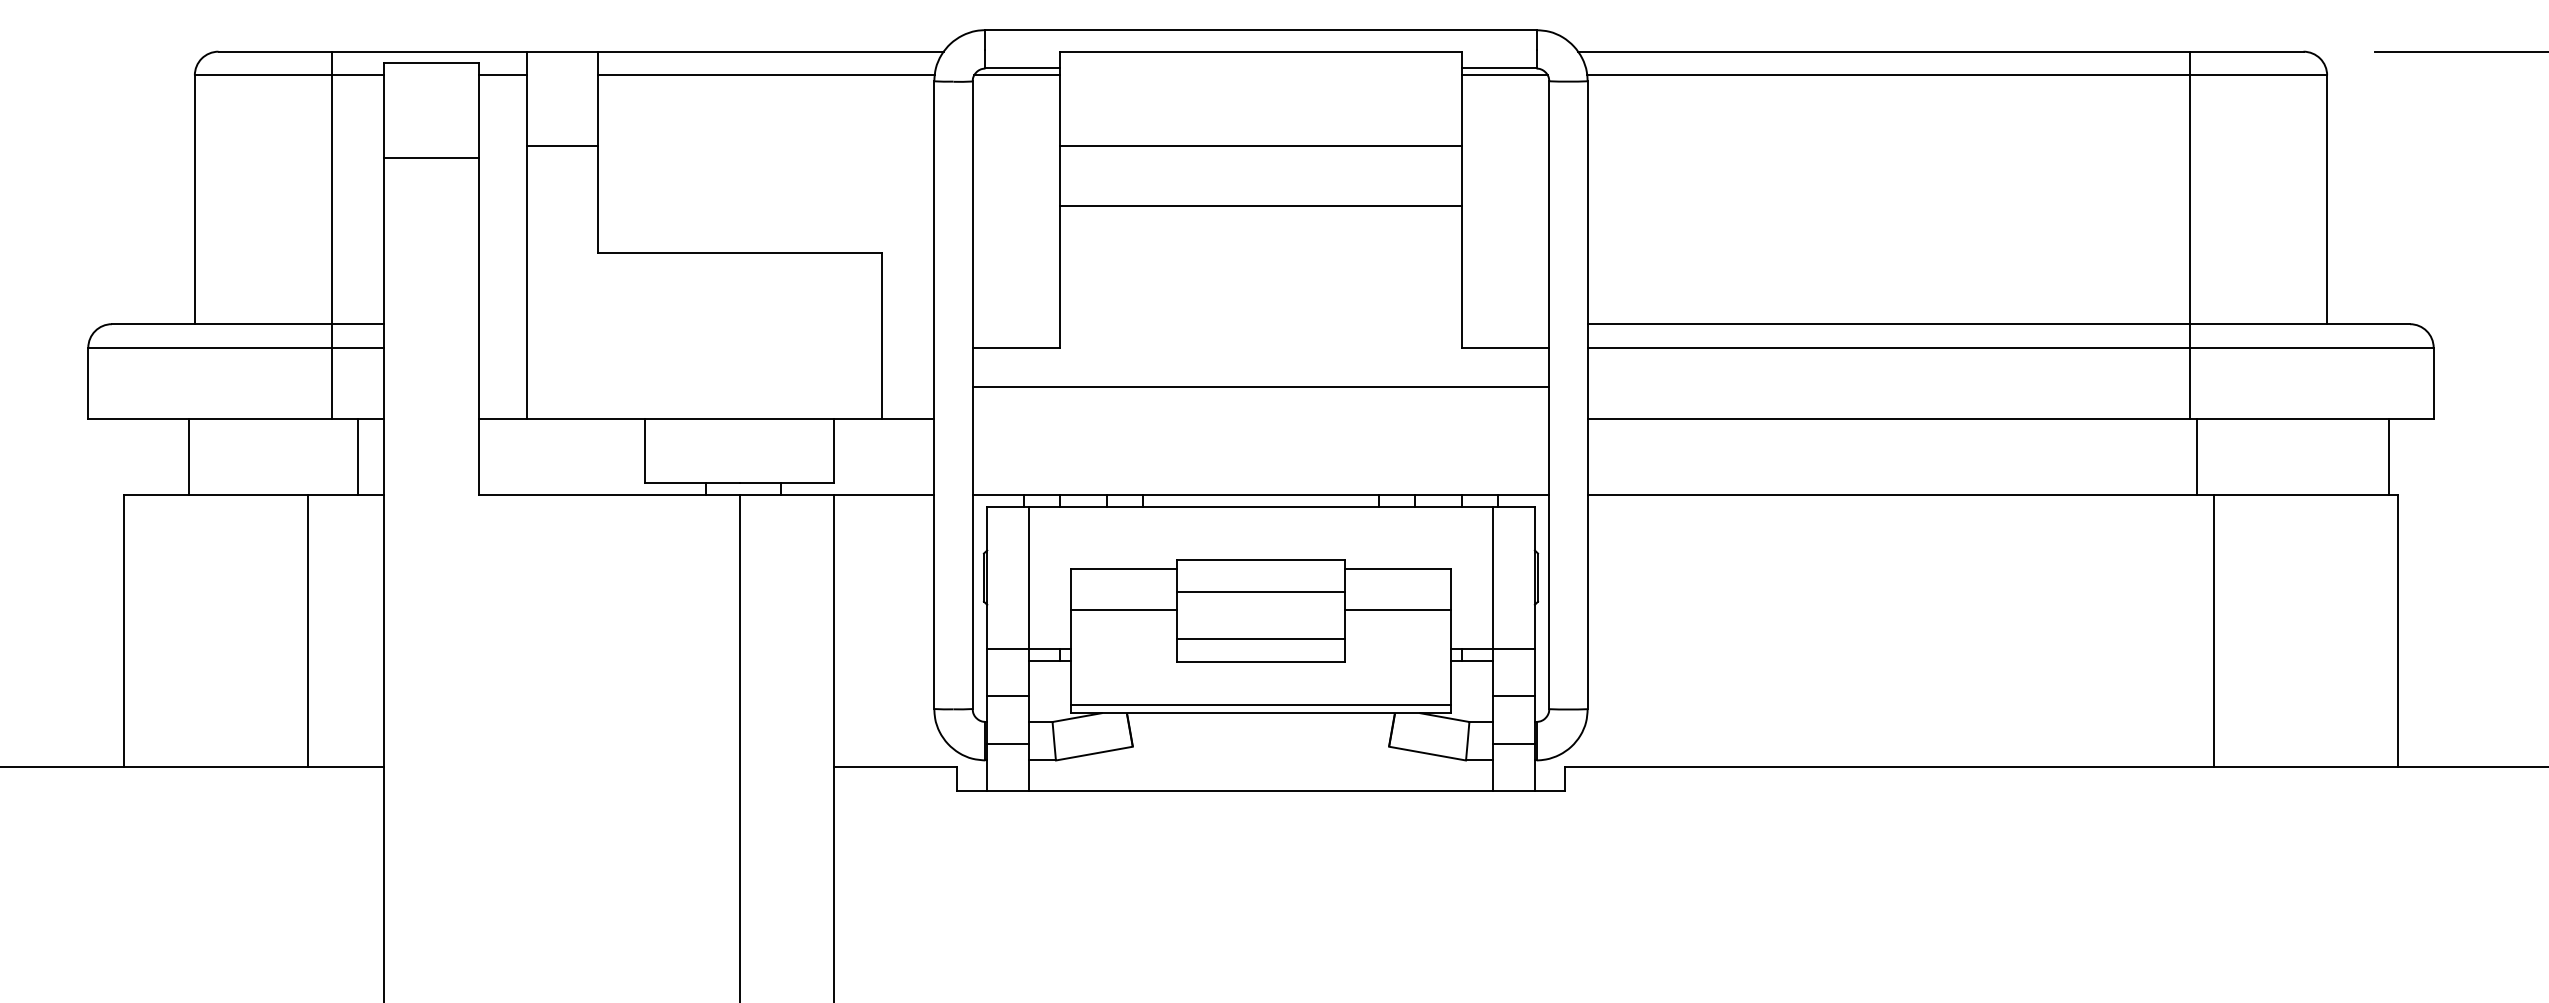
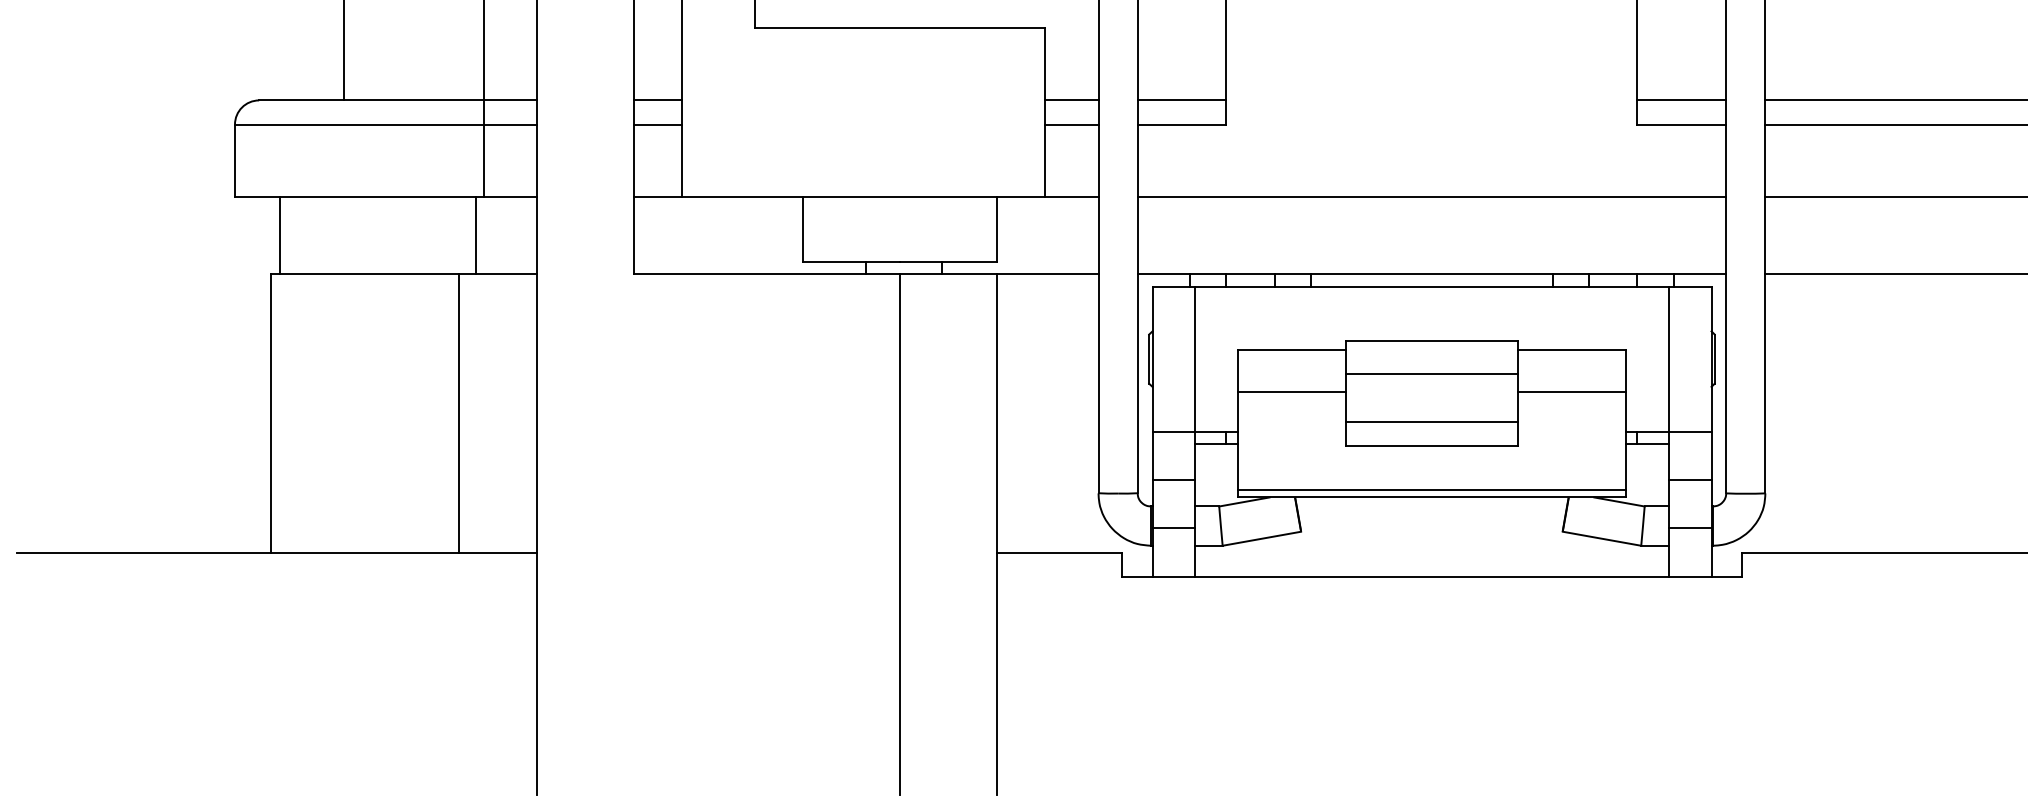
line: (502, 324) -> (657, 100), added
line: (907, 324) -> (1071, 100), added
line: (1015, 324) -> (1181, 100), added
line: (1505, 324) -> (1681, 100), added
line: (502, 347) -> (657, 124), added
line: (907, 347) -> (1071, 124), added
line: (1260, 386) -> (1431, 196), moved
line: (188, 456) -> (280, 235), moved
line: (357, 456) -> (476, 235), moved

